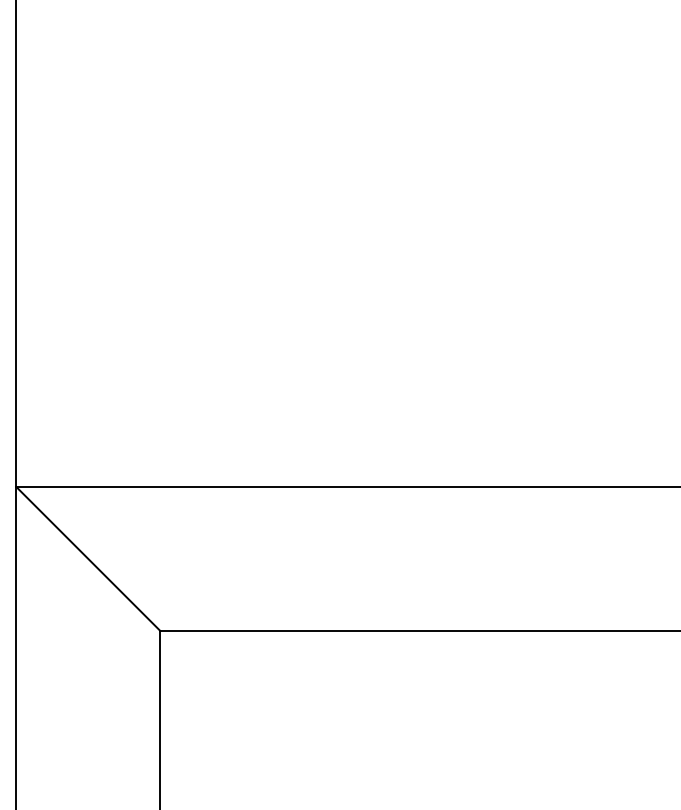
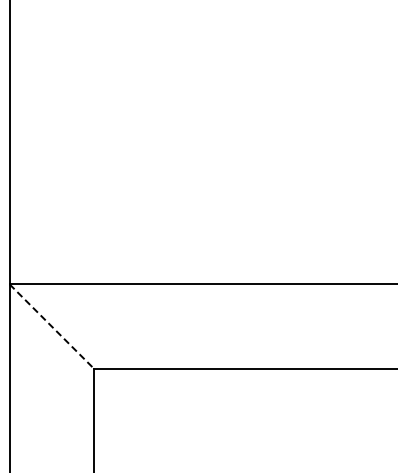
line: (87, 559) -> (51, 326), solid -> dashed

